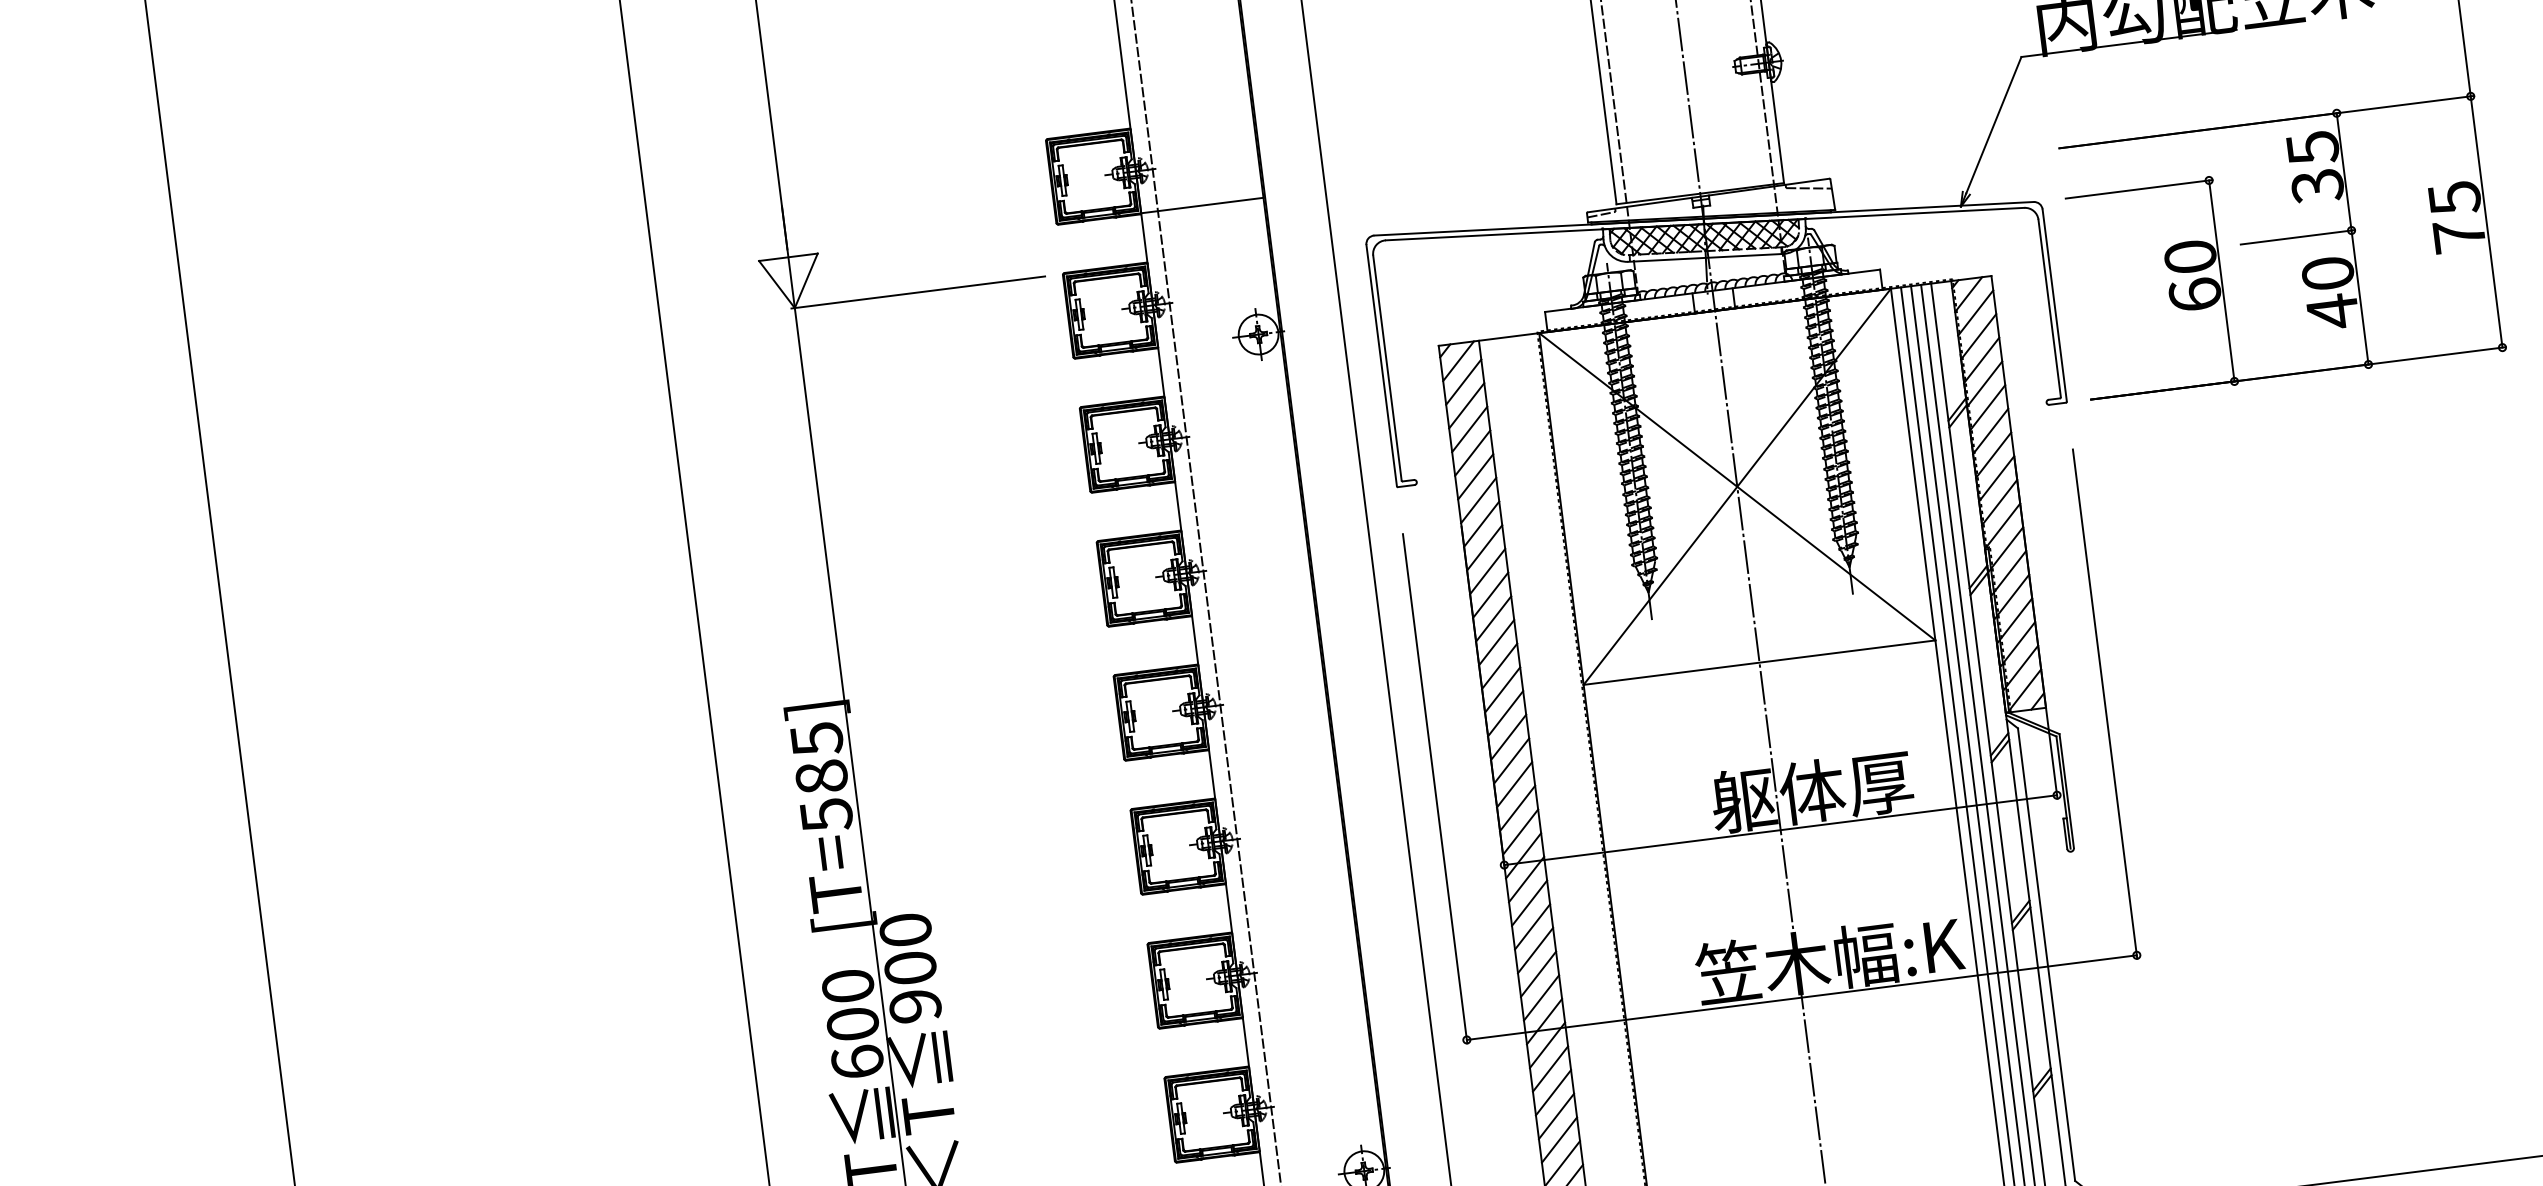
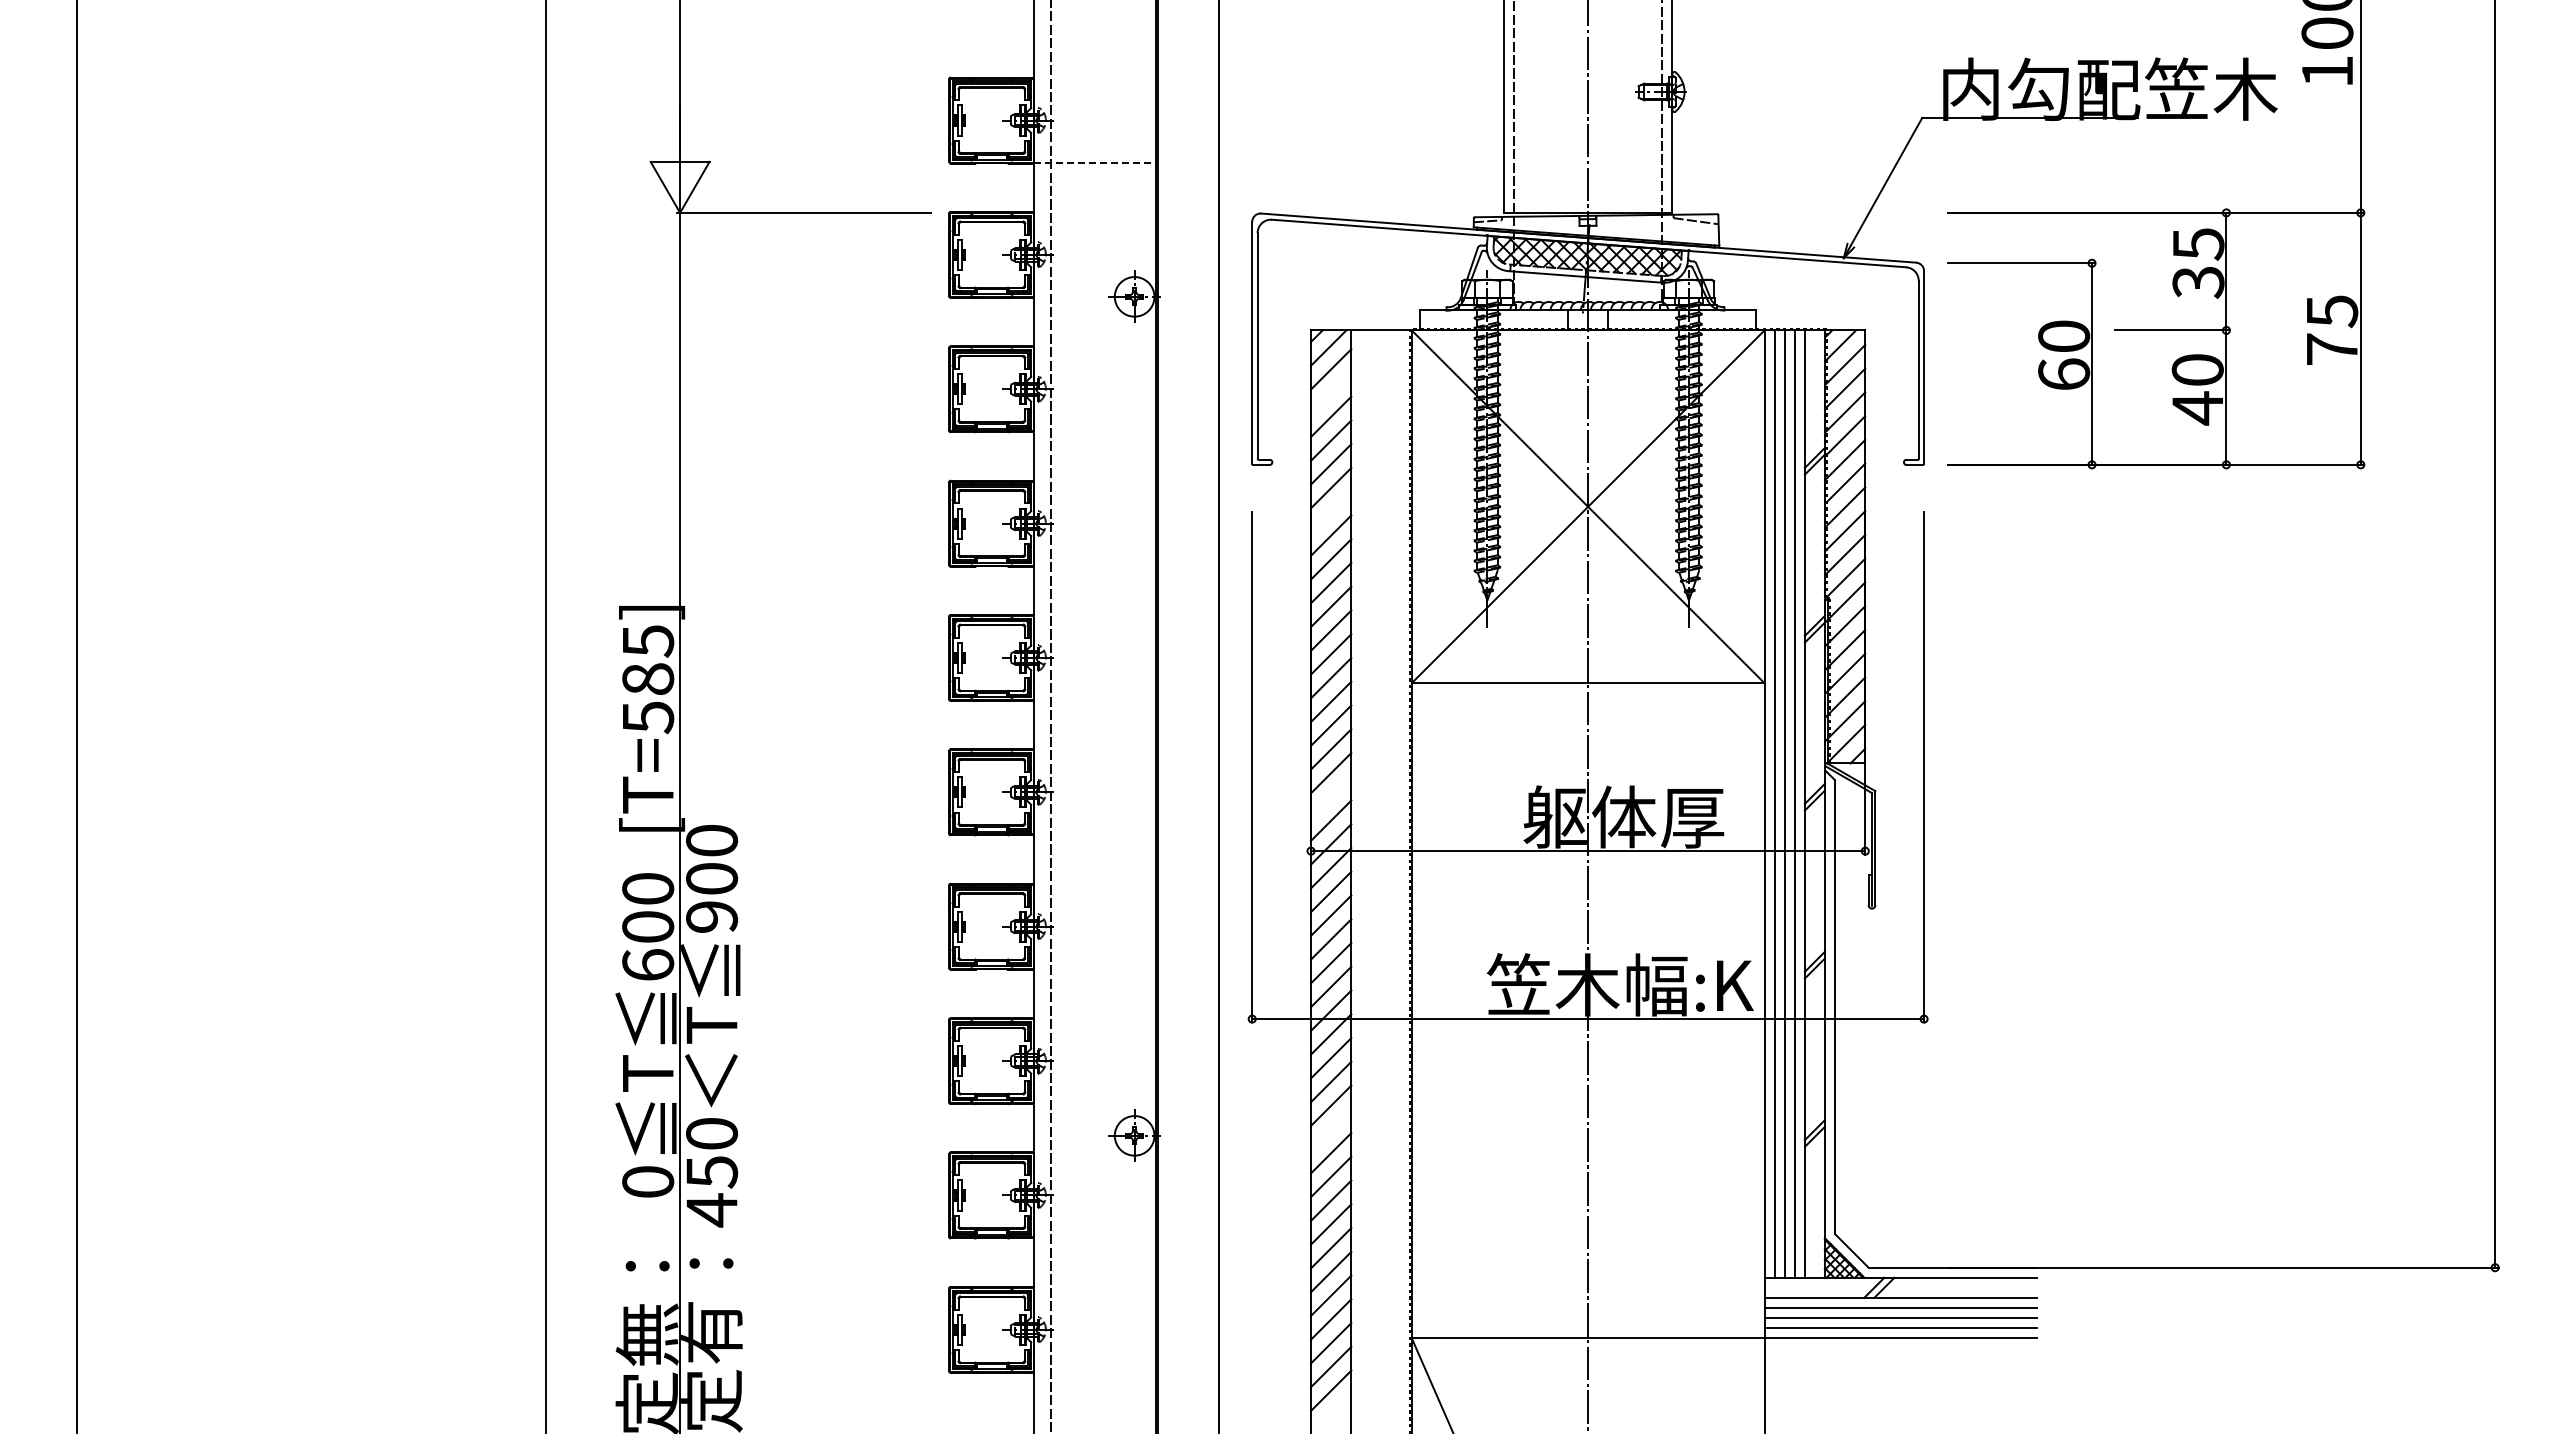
line: (1202, 205) -> (1095, 162), solid -> dashed
line: (1467, 406) -> (1331, 393), removed
line: (1481, 523) -> (1331, 511), removed
line: (1517, 807) -> (1331, 796), removed
line: (1559, 1140) -> (1331, 1129), removed

